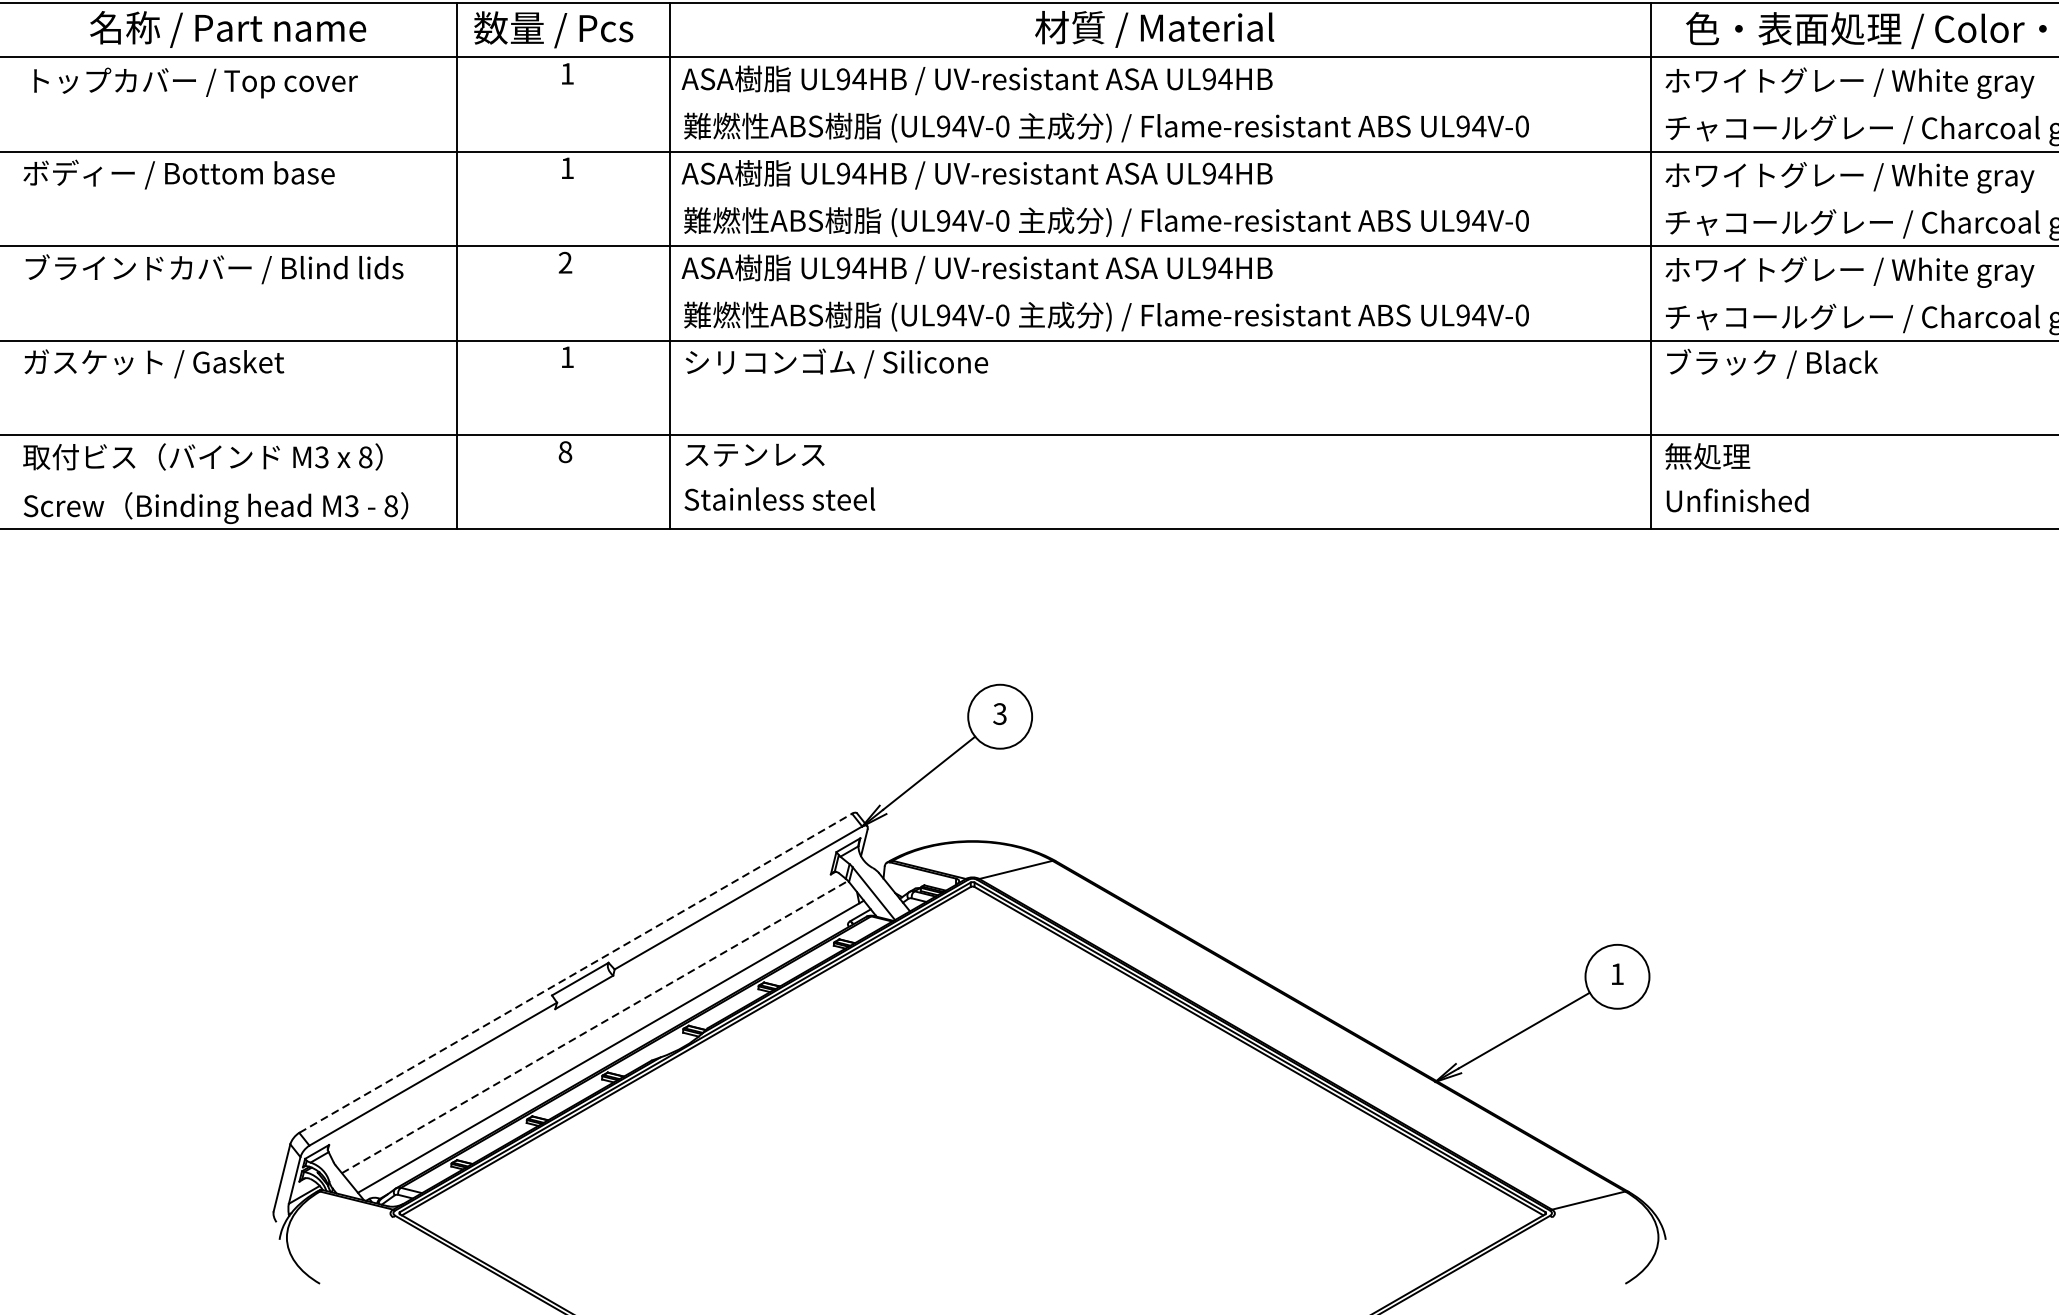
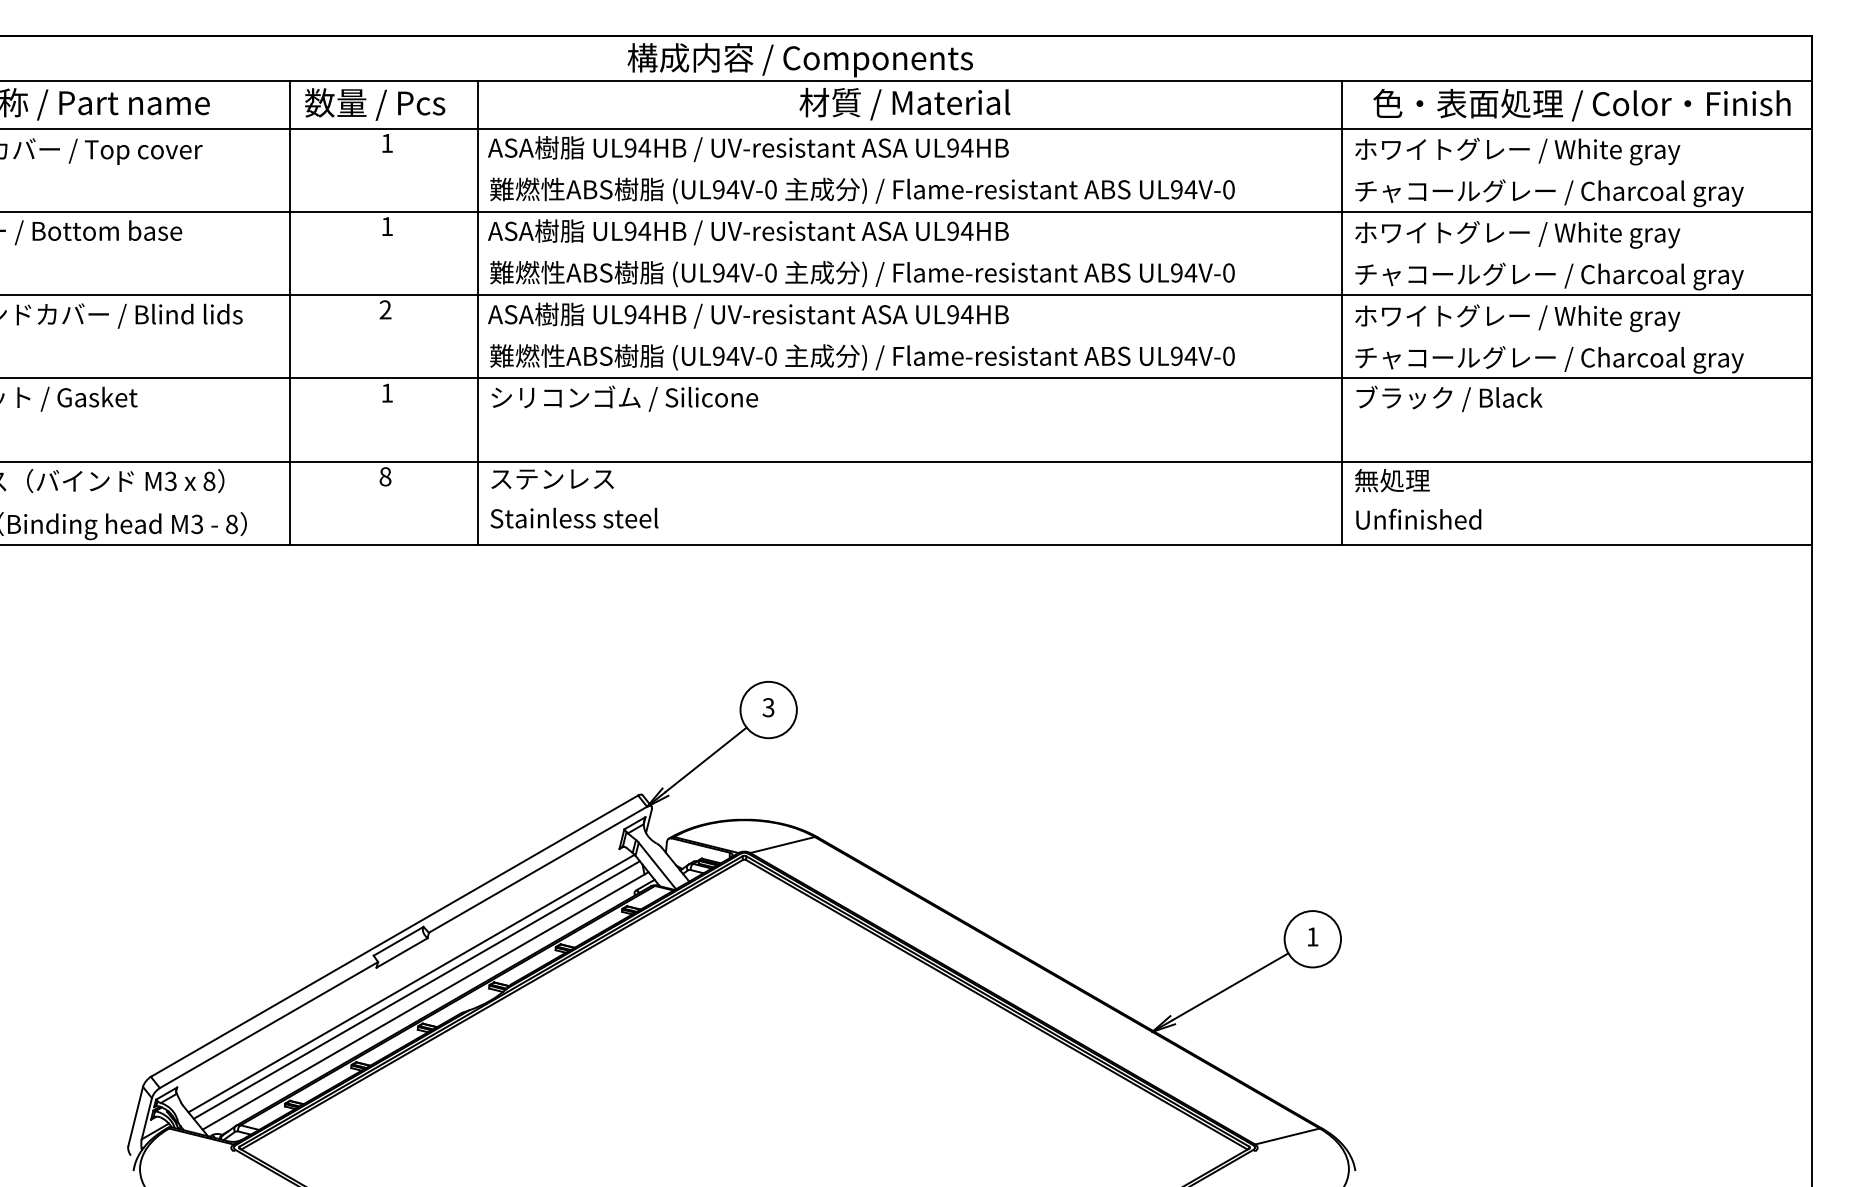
line: (575, 972) -> (394, 935), dashed -> solid
line: (594, 1027) -> (411, 983), dashed -> solid
line: (600, 1033) -> (416, 989), added

